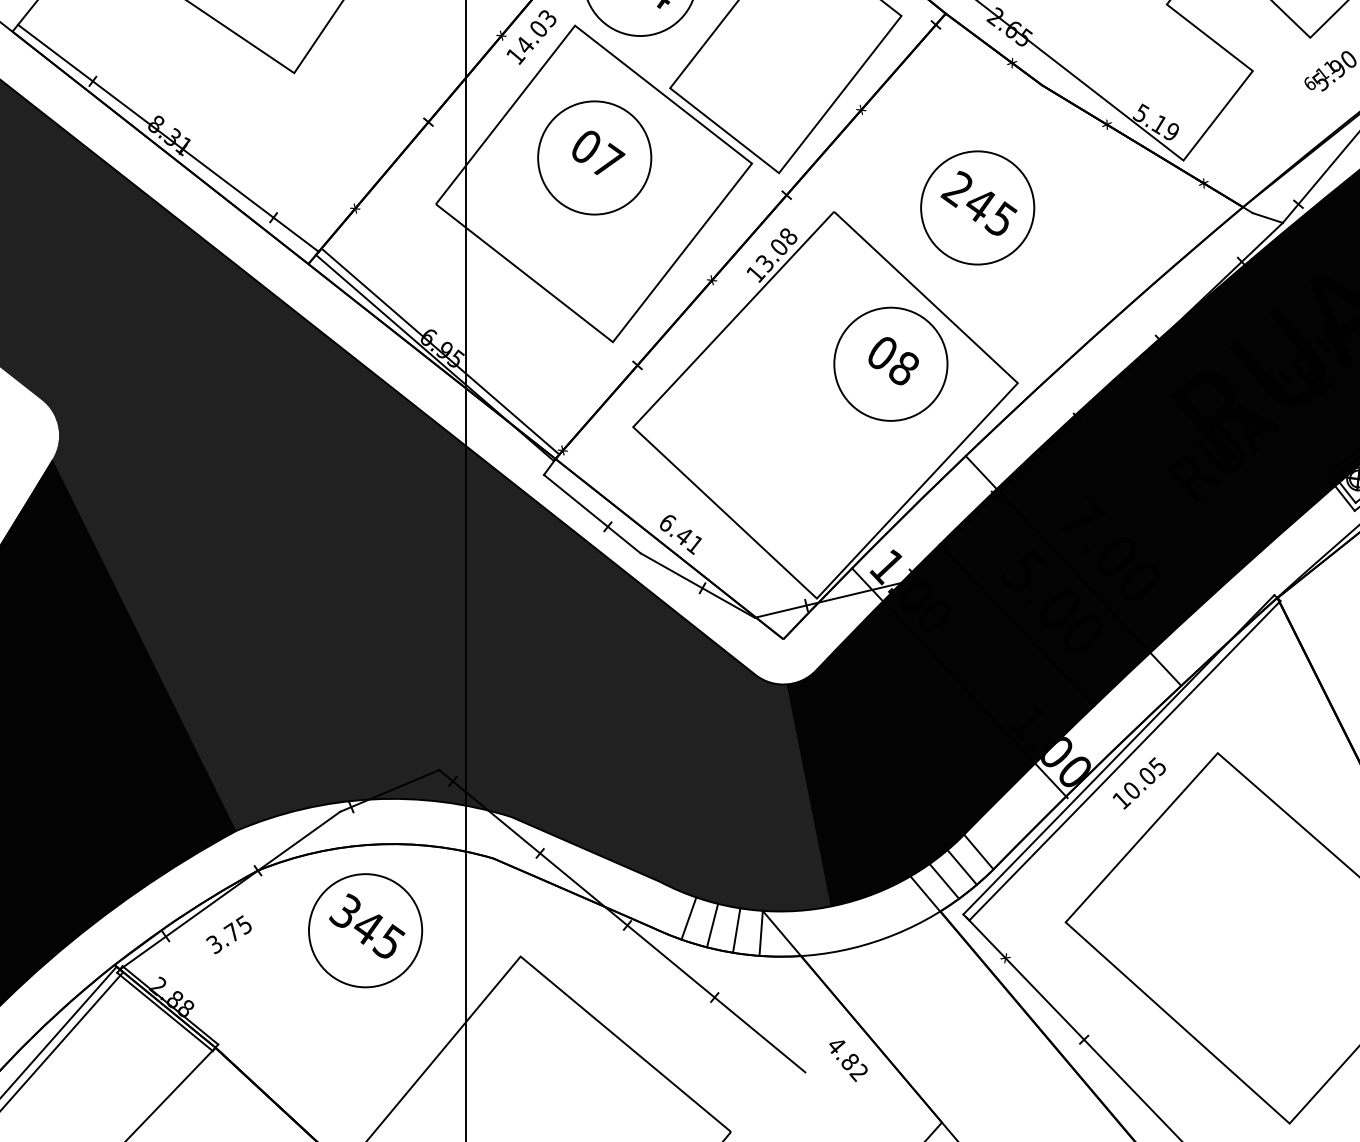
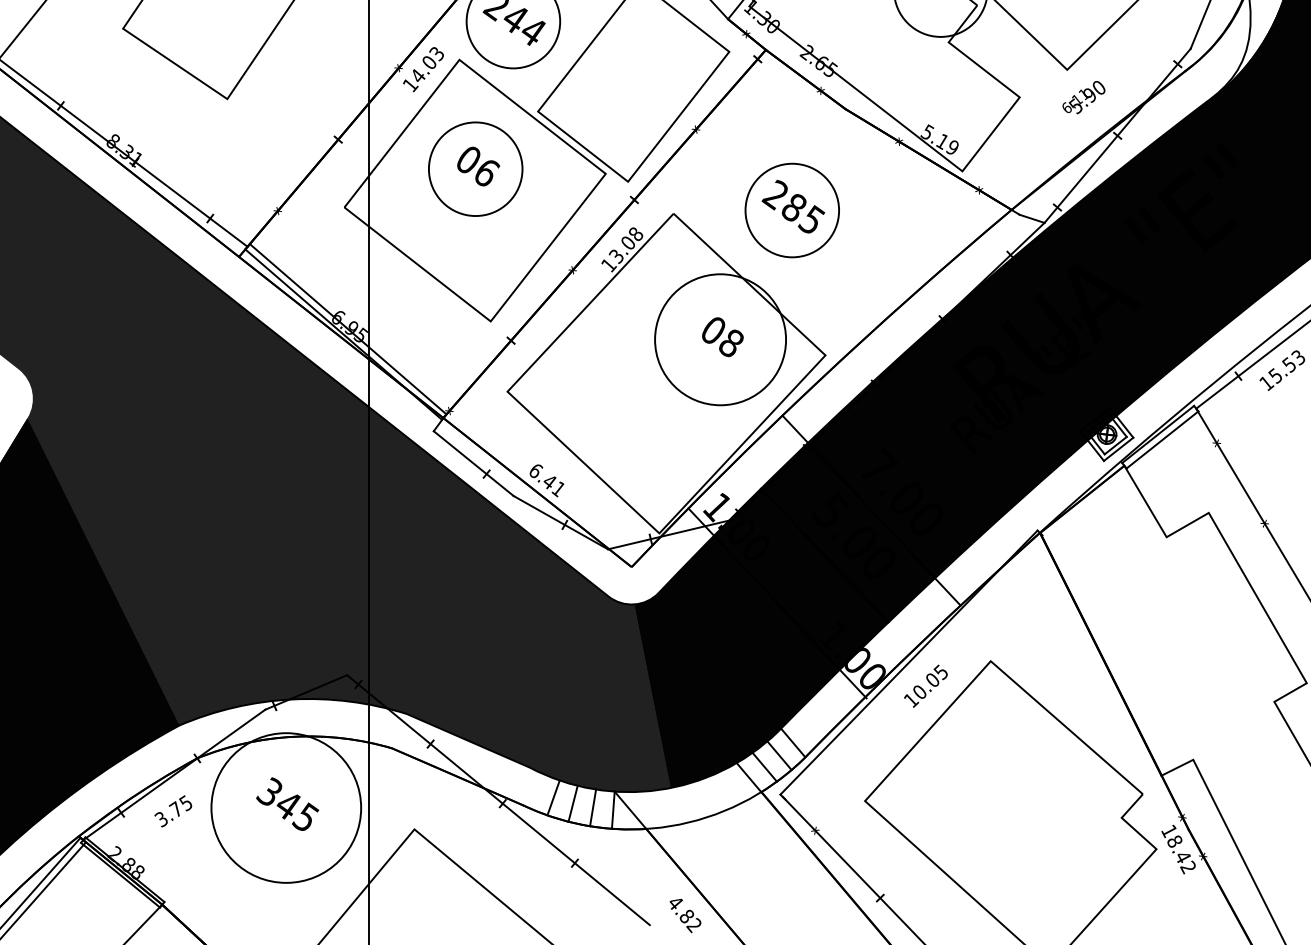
text: (610, 160) -> (488, 171), 07 -> 06
text: (979, 205) -> (793, 208), 245 -> 285
circle: (890, 363) -> (720, 339), size x1.4
line: (1124, 760) -> (913, 667), removed
circle: (365, 930) -> (286, 807), size x1.6

